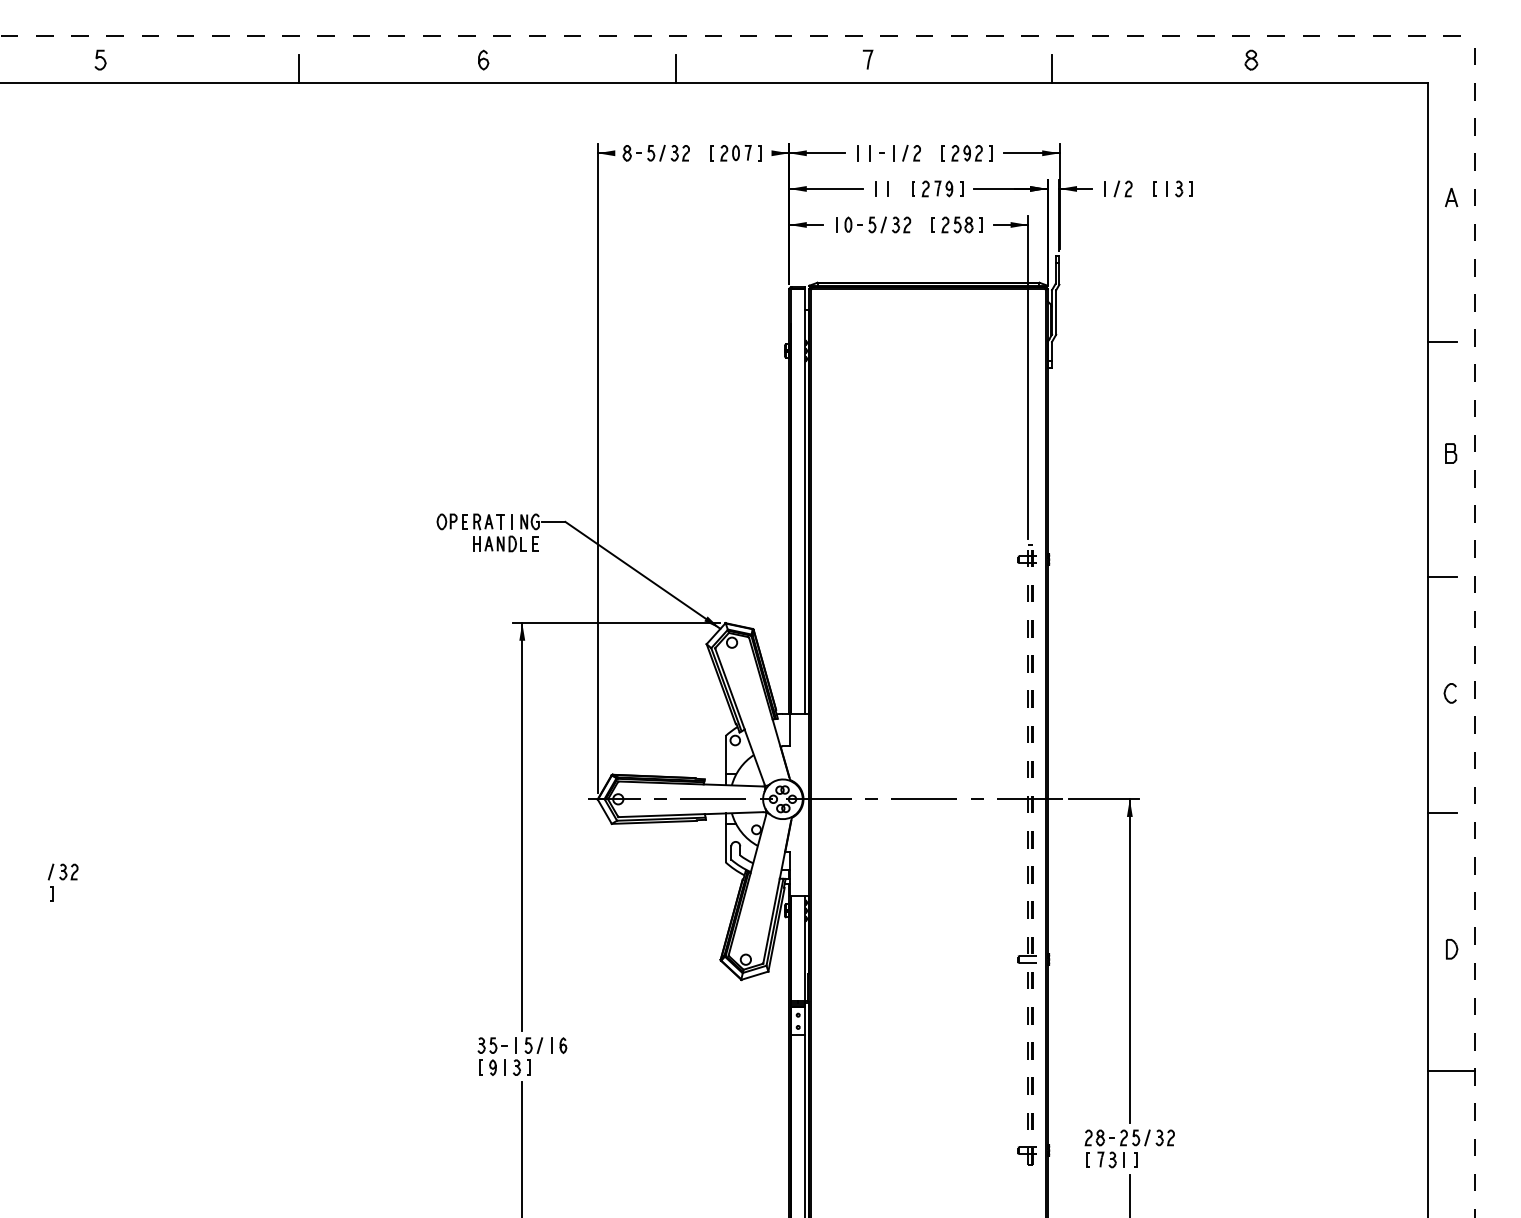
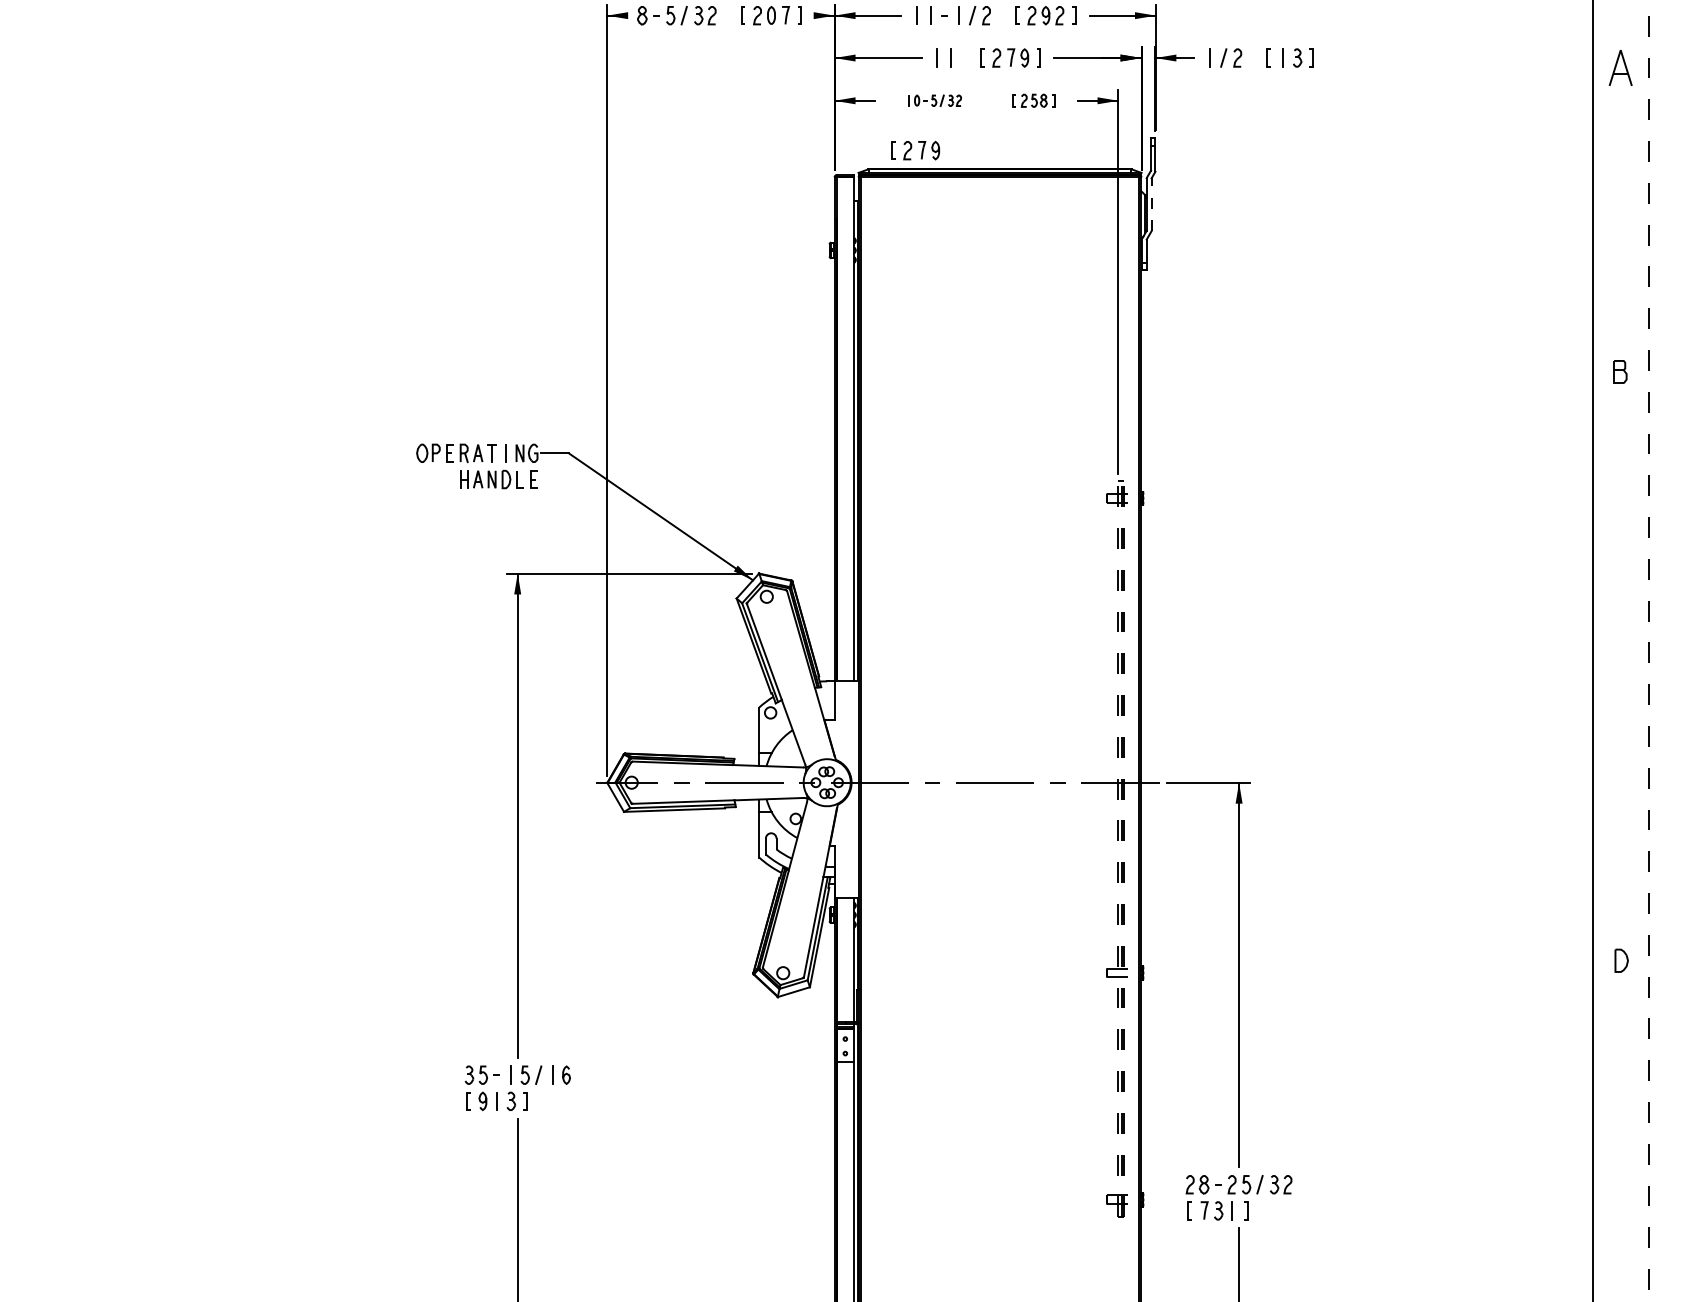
part: (1451, 197) -> (1620, 68), size x1.6
part: (873, 224) -> (934, 100), size x0.6
part: (956, 224) -> (1033, 100), size x0.7
part: (857, 266) -> (915, 150), added
line: (1056, 312) -> (1152, 204), solid -> dashed
line: (1442, 342) -> (1610, 240), removed
line: (1442, 577) -> (1610, 519), removed
part: (1449, 693) -> (1618, 657), removed
line: (1442, 812) -> (1610, 798), removed
line: (1451, 1071) -> (1620, 1105), removed

